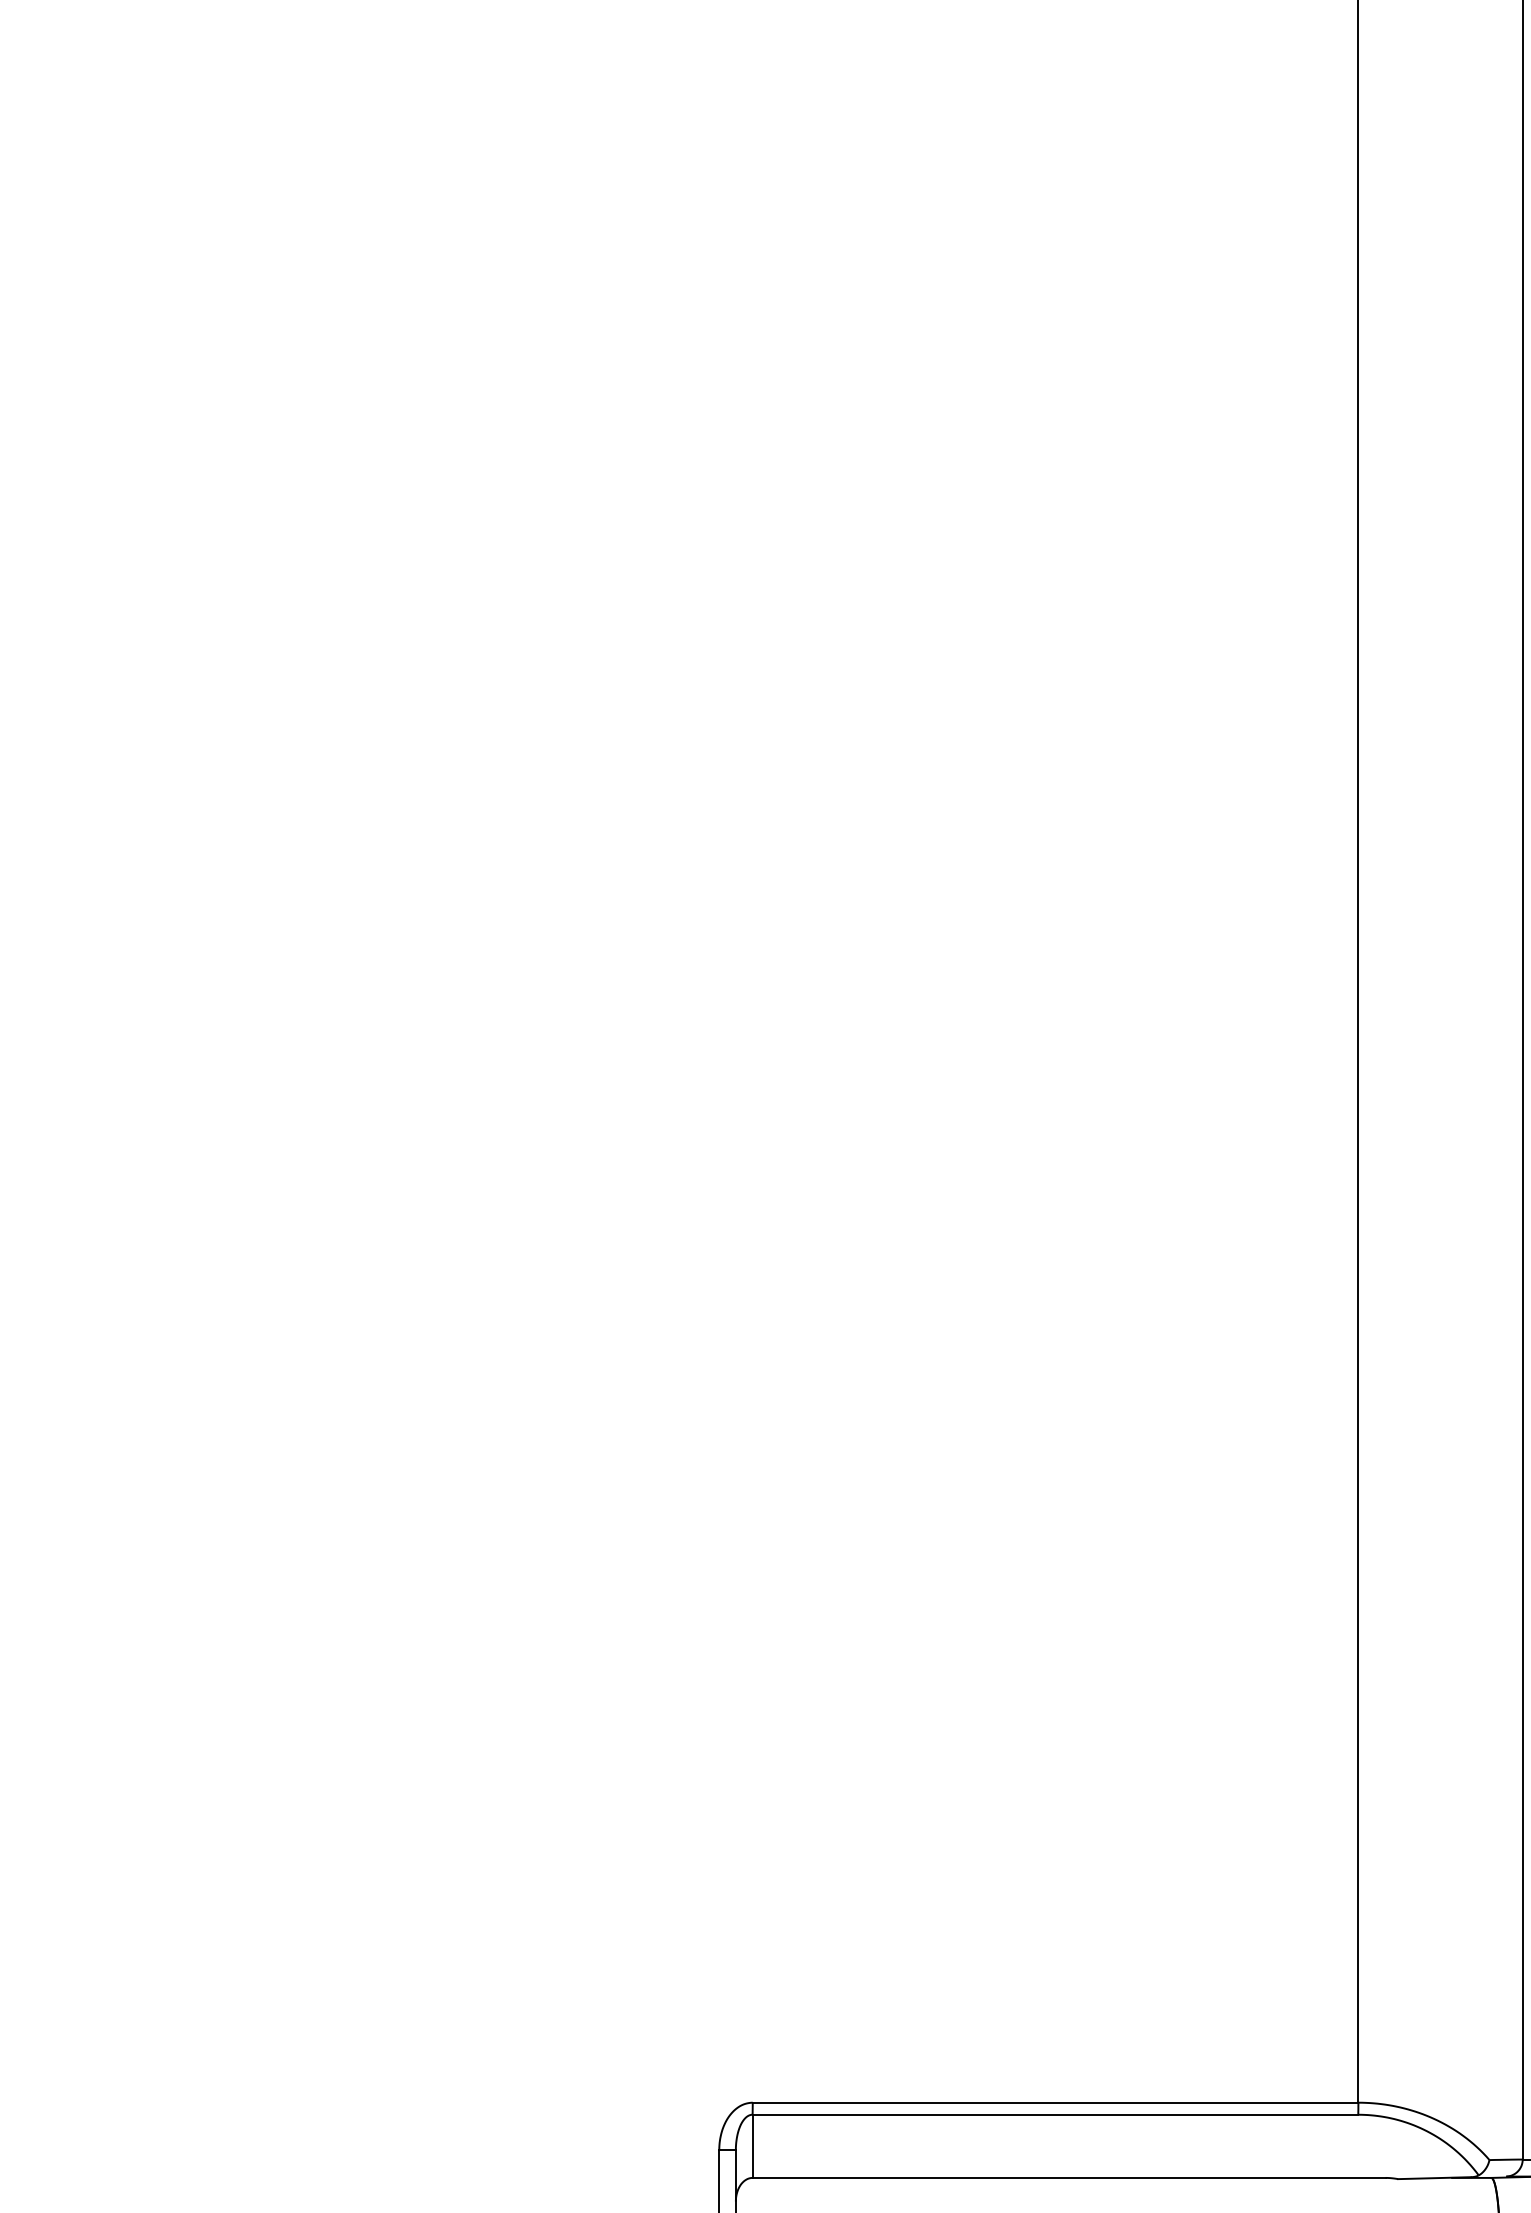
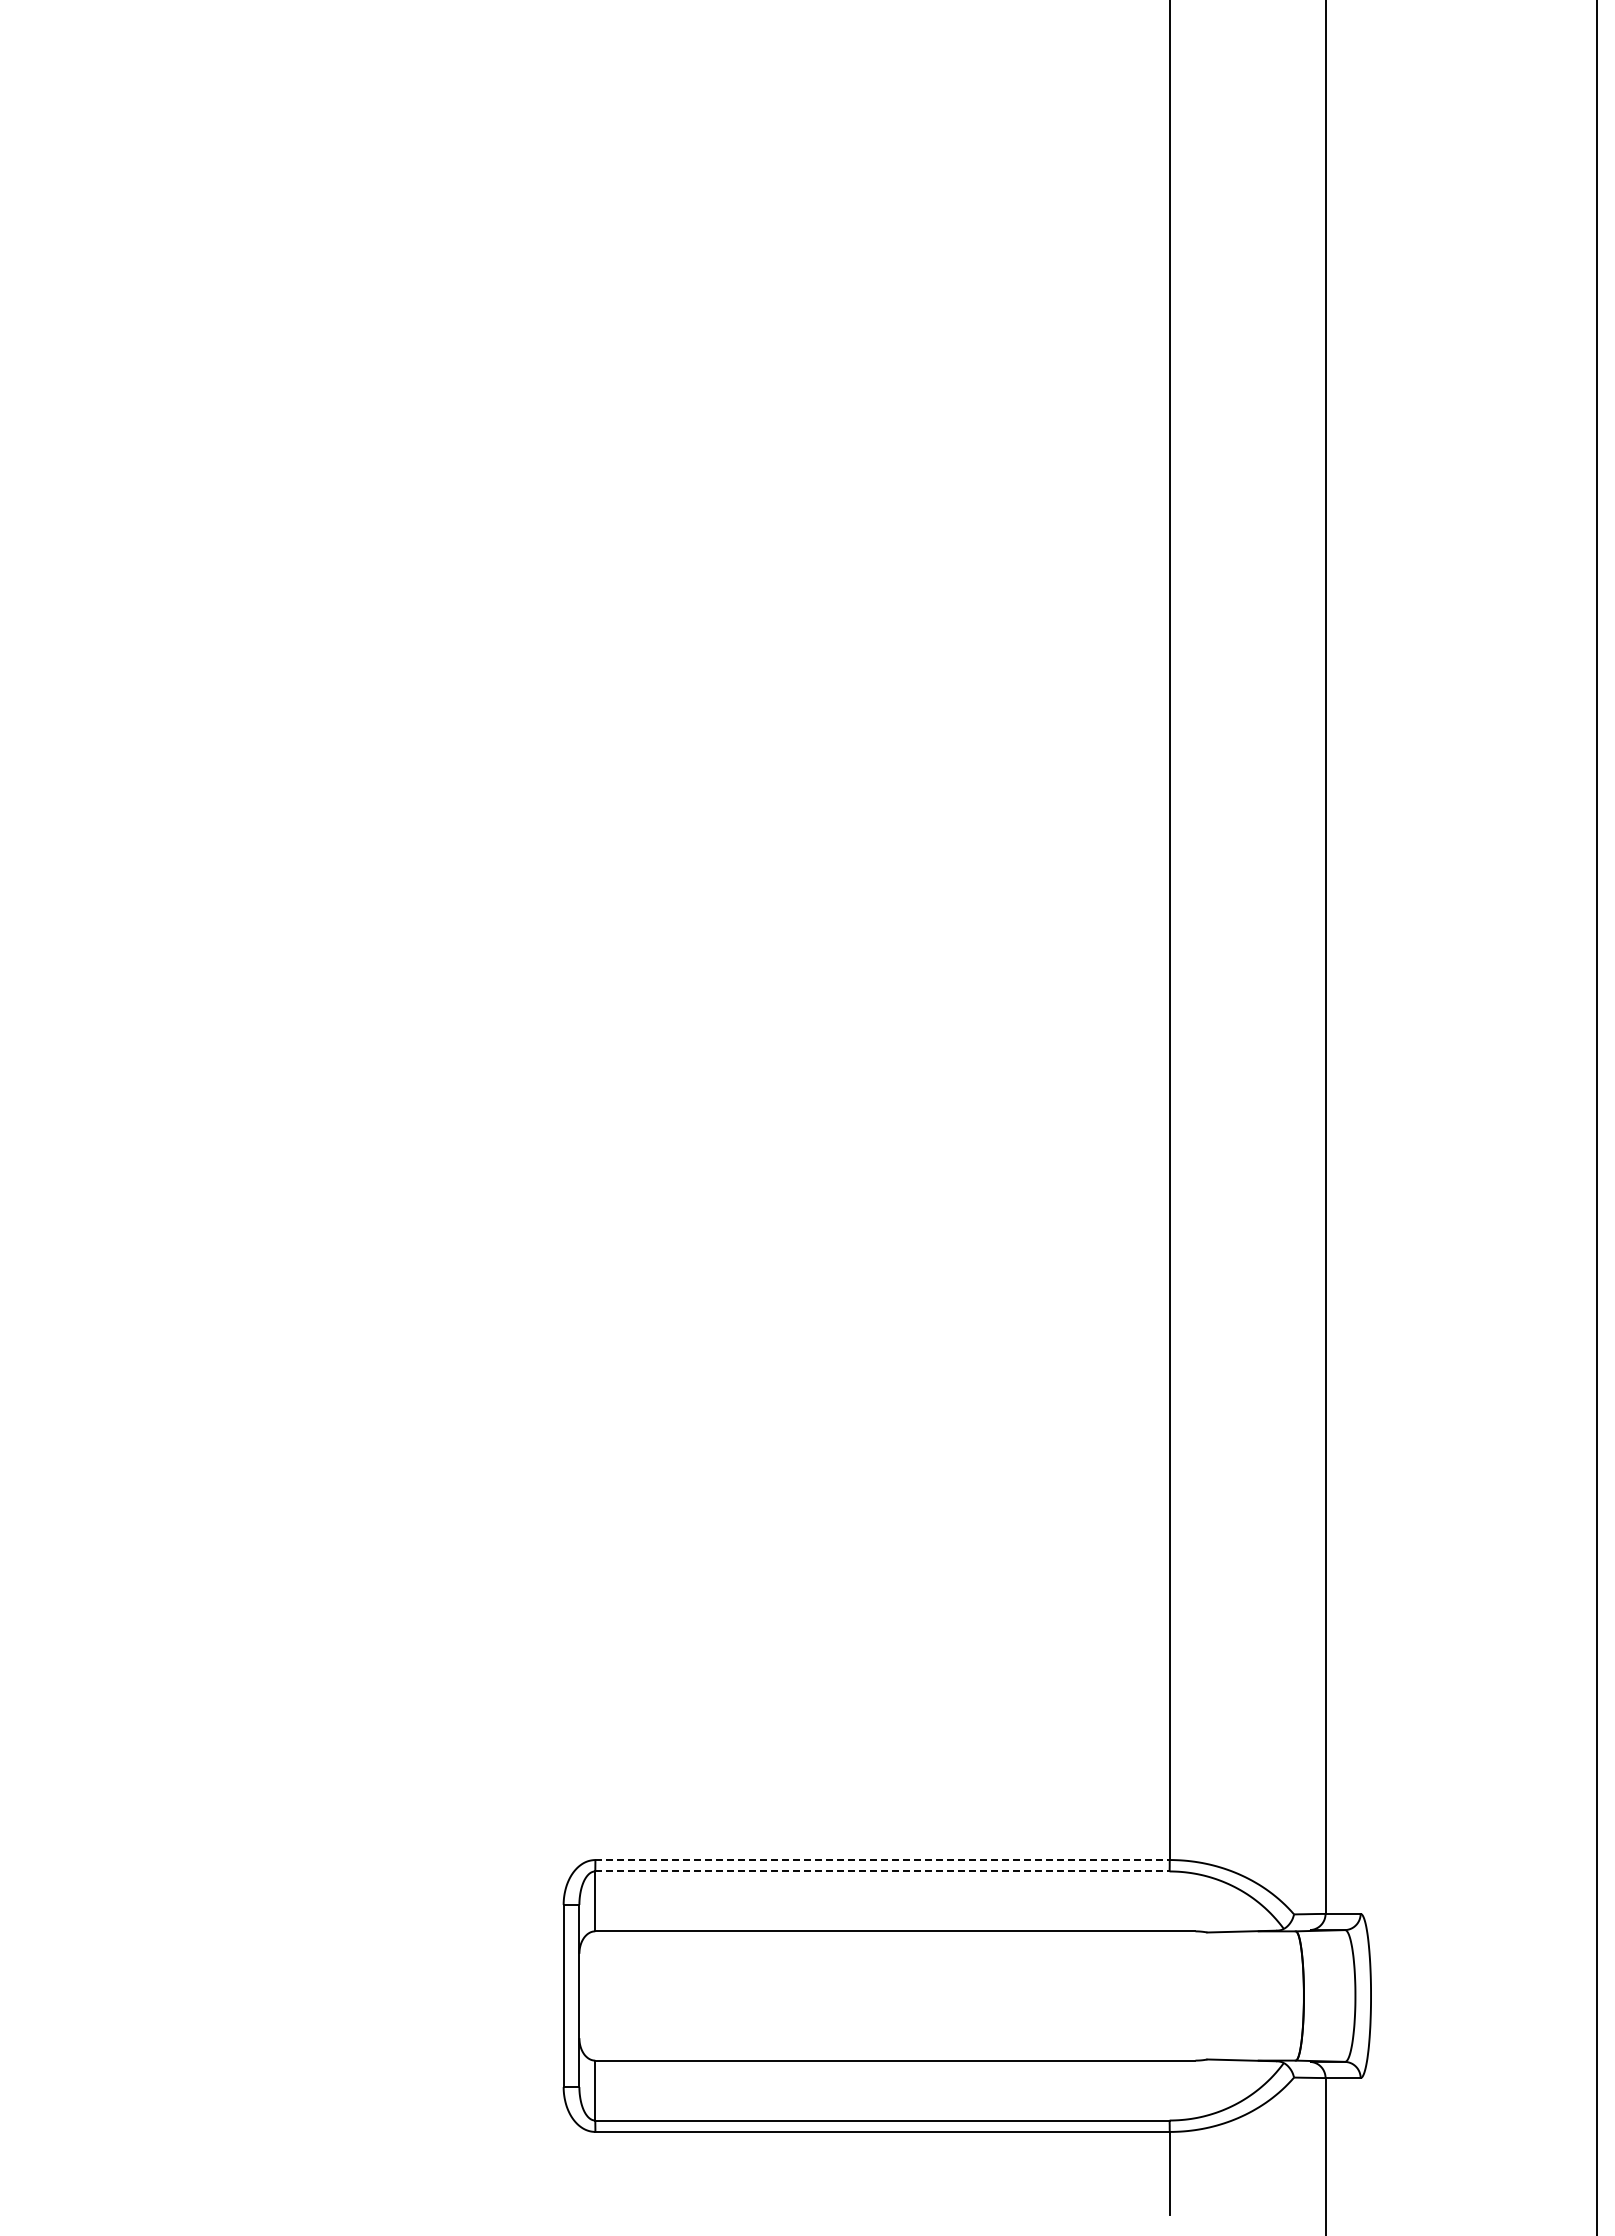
line: (1056, 2103) -> (883, 1860), solid -> dashed
line: (1055, 2114) -> (882, 1871), solid -> dashed

